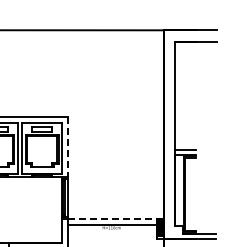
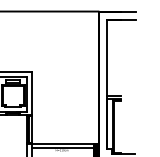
line: (68, 147) -> (31, 93), dashed -> solid
line: (115, 218) -> (64, 143), dashed -> solid

